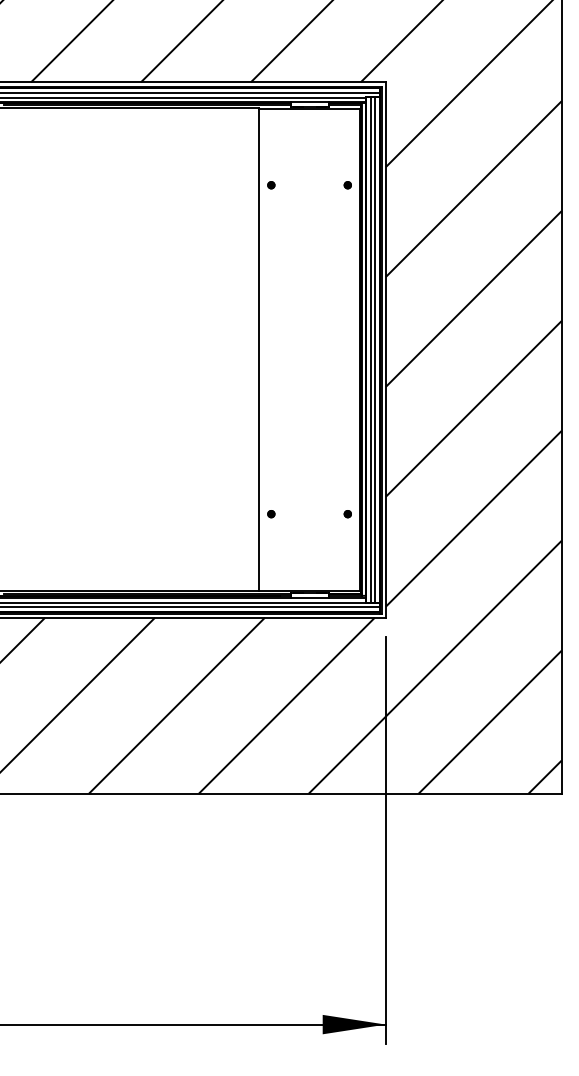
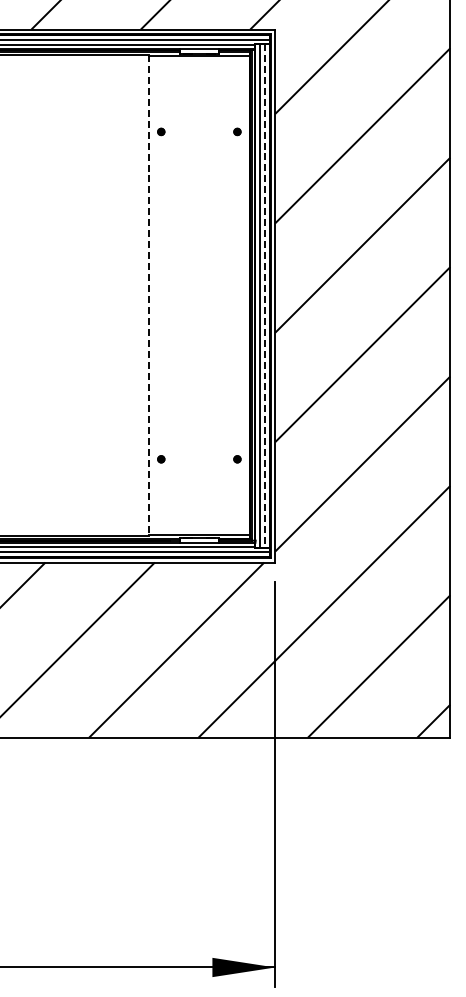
line: (259, 349) -> (149, 295), solid -> dashed
line: (375, 350) -> (264, 296), solid -> dashed

